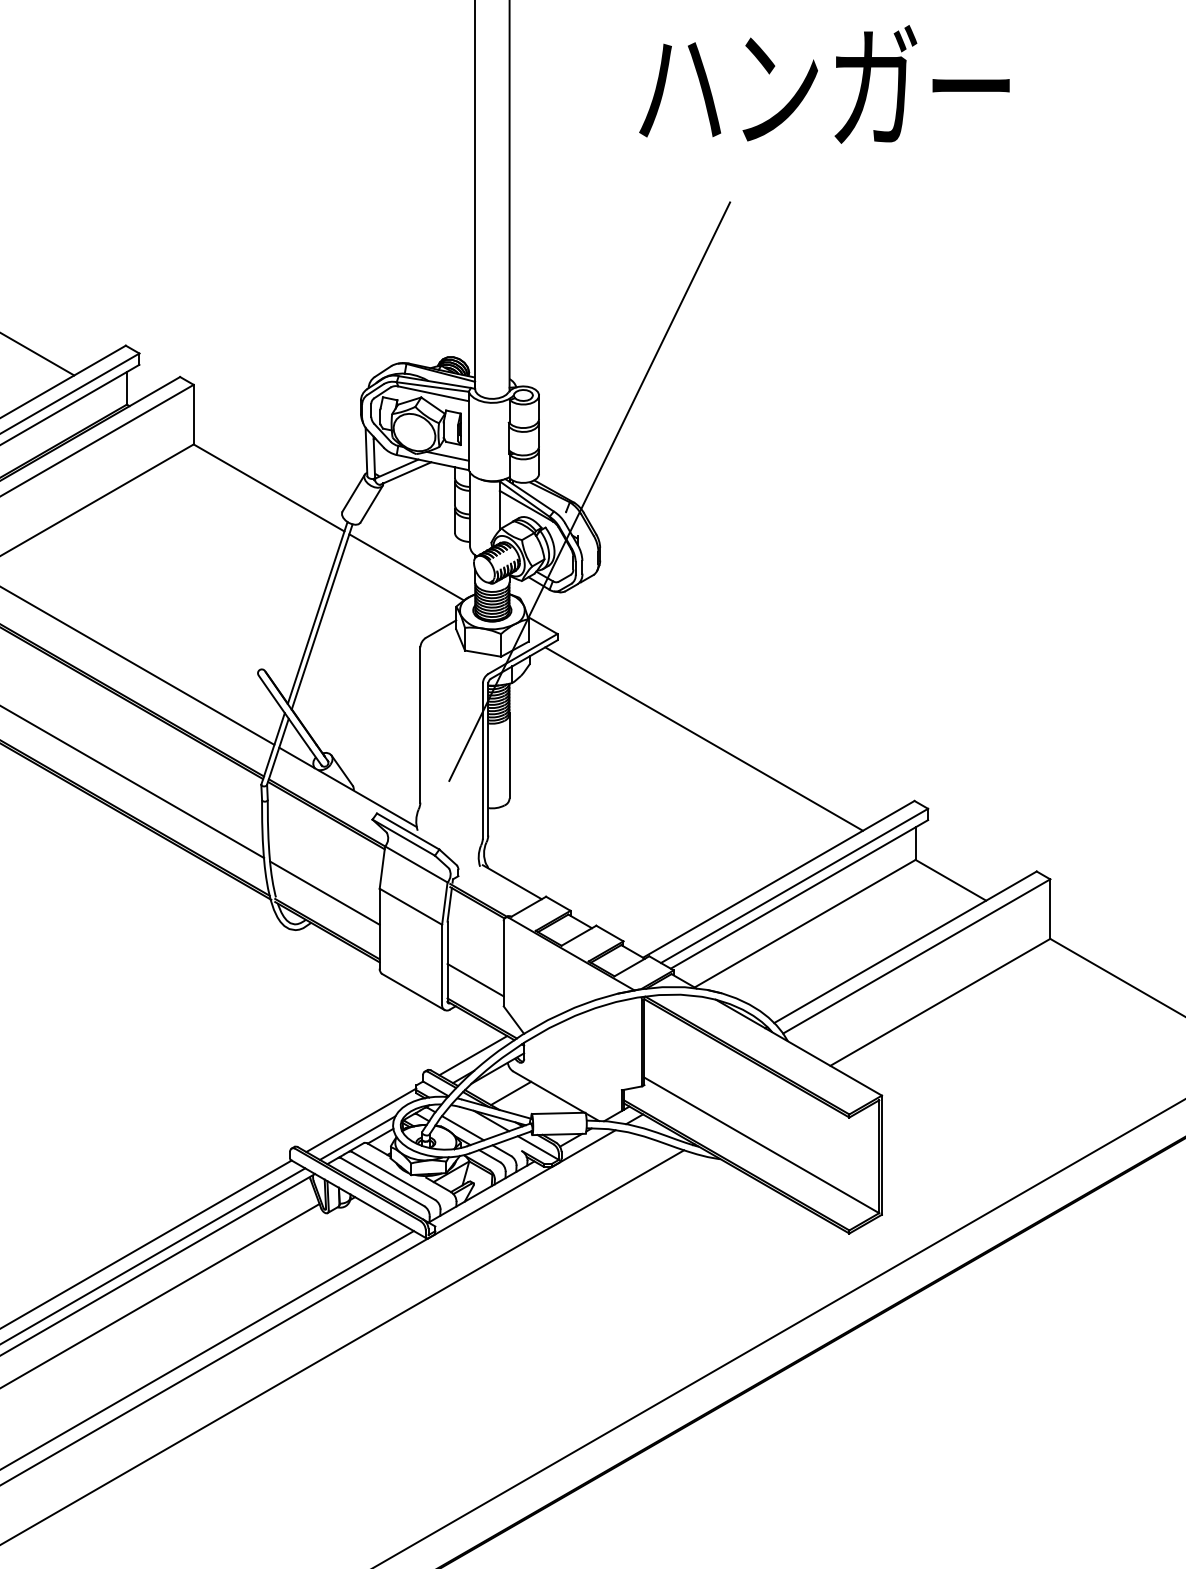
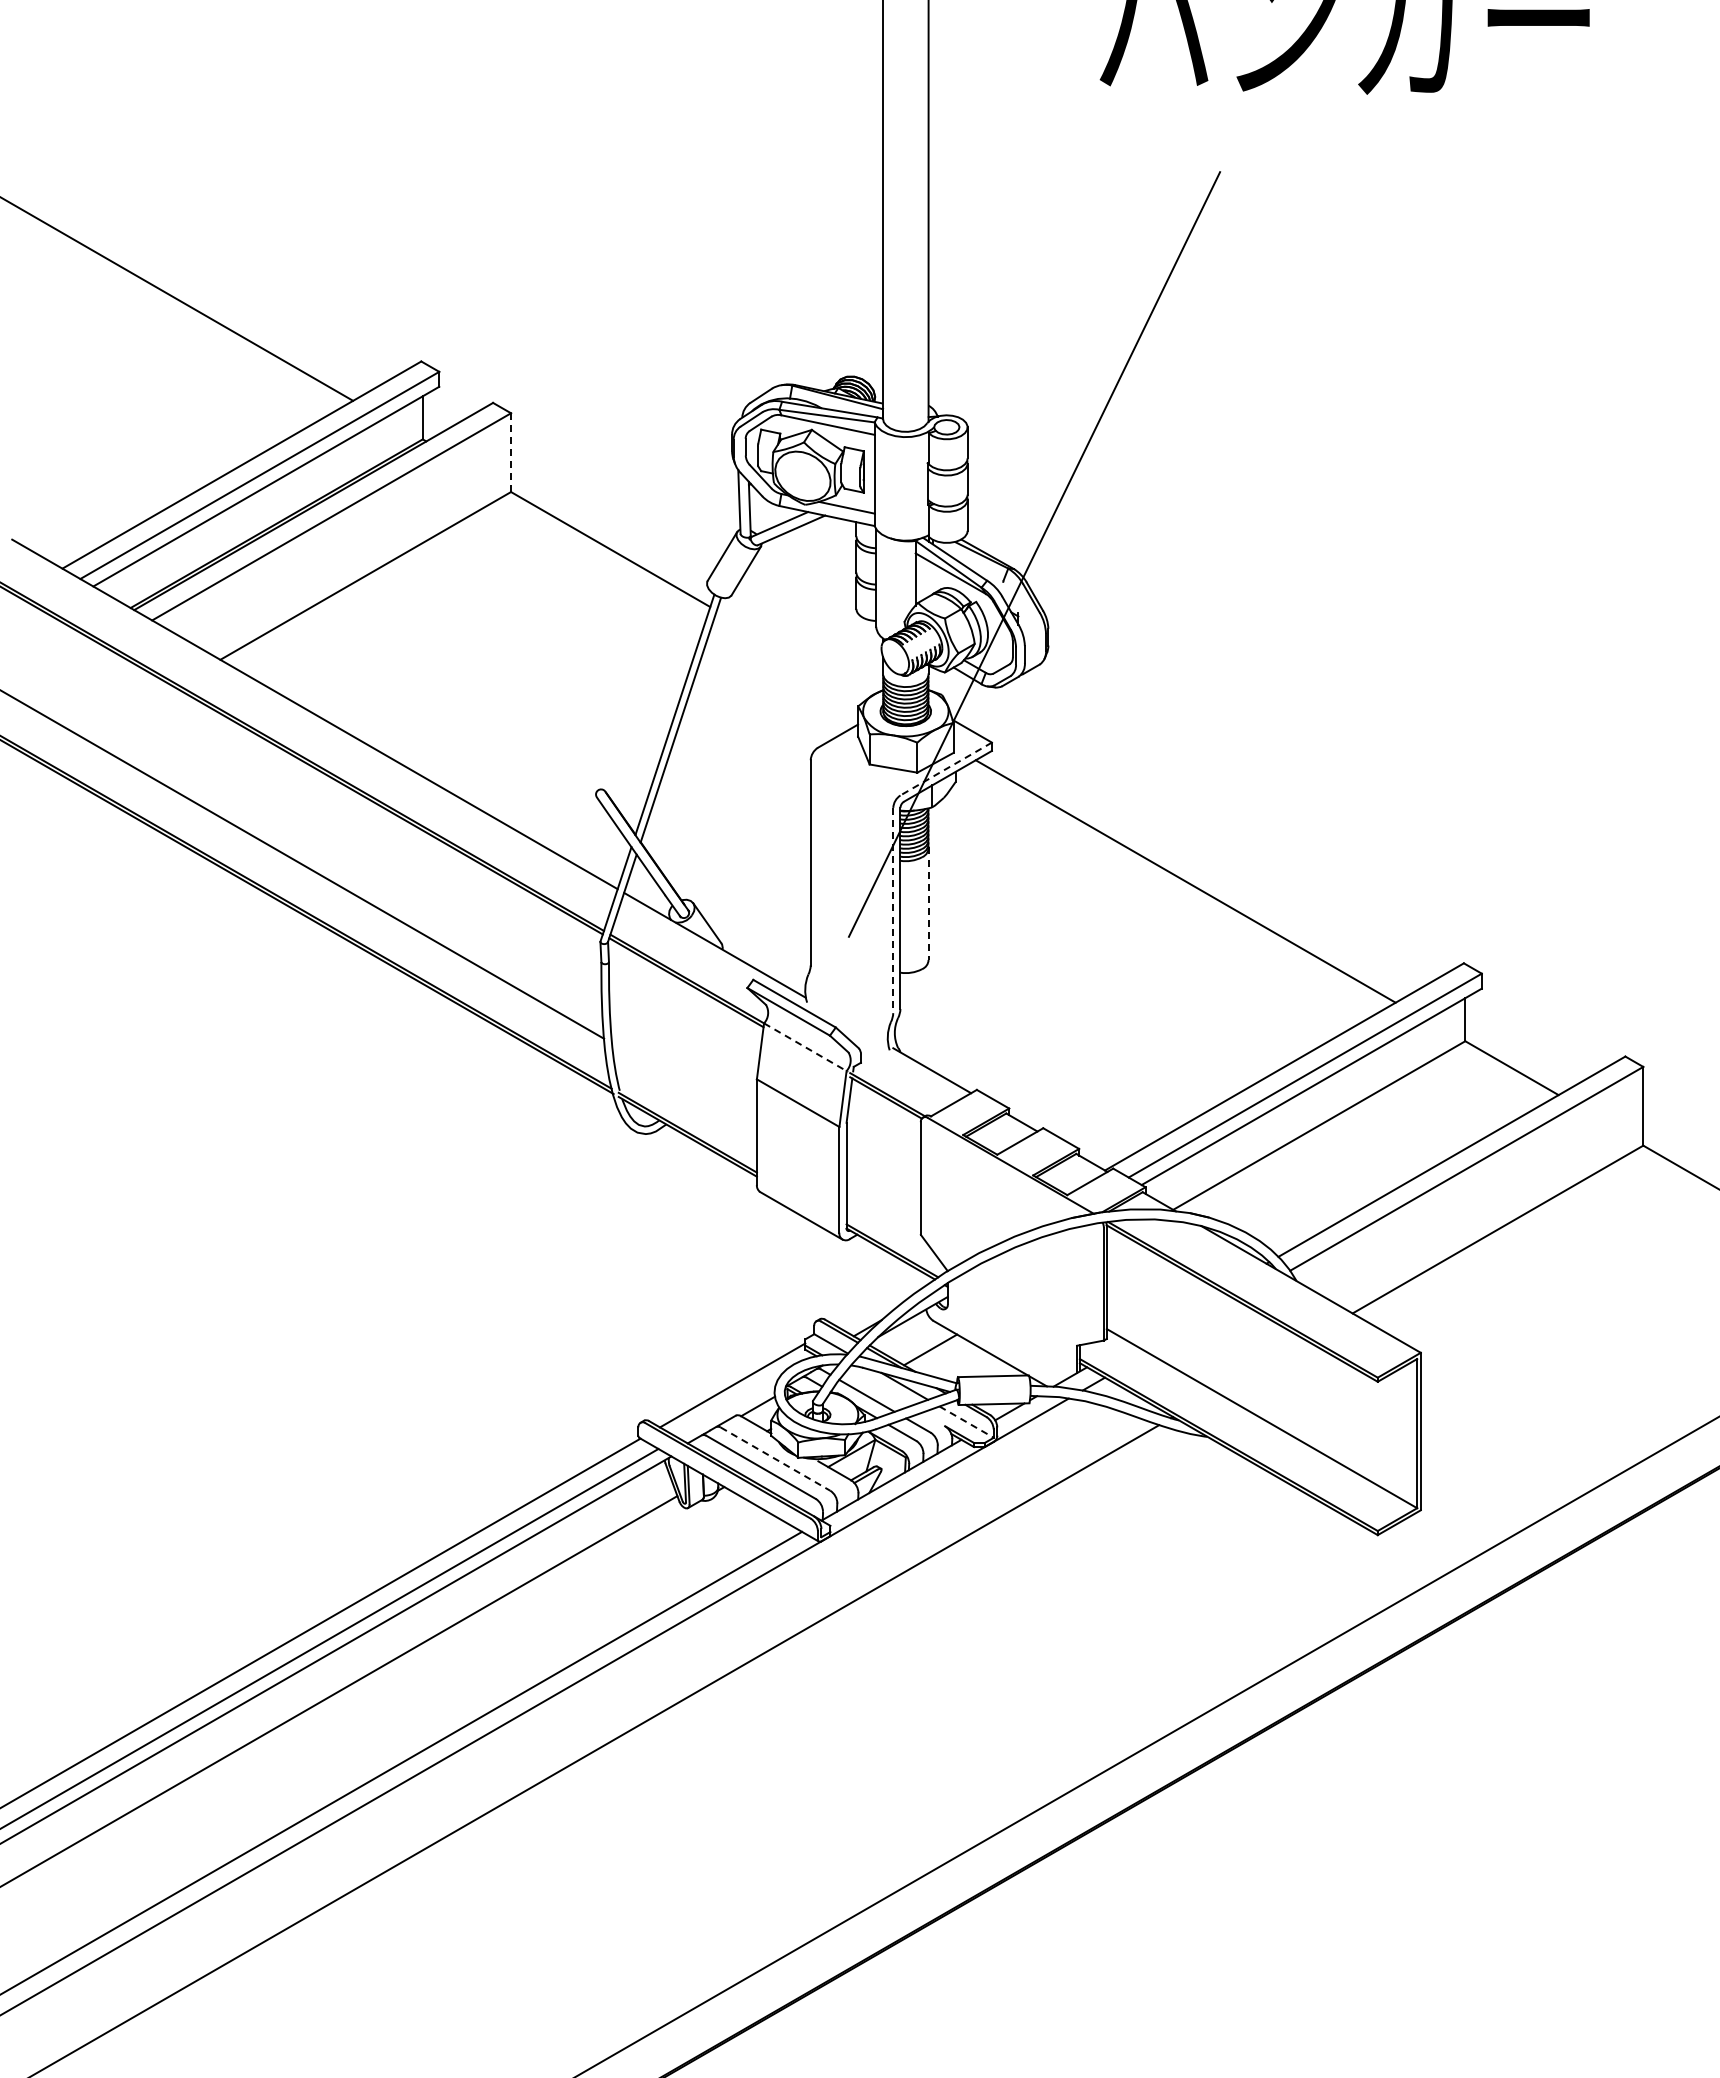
line: (194, 414) -> (511, 452), solid -> dashed
line: (406, 567) -> (792, 654), removed
line: (523, 654) -> (946, 769), solid -> dashed
line: (509, 756) -> (928, 904), solid -> dashed
line: (483, 761) -> (893, 910), solid -> dashed
line: (416, 864) -> (805, 1047), solid -> dashed
line: (324, 893) -> (684, 1085), removed
line: (475, 979) -> (883, 1199), removed
line: (473, 1055) -> (880, 1299), removed
line: (357, 1137) -> (727, 1408), removed
line: (539, 1148) -> (967, 1422), solid -> dashed
line: (393, 1176) -> (775, 1459), solid -> dashed

